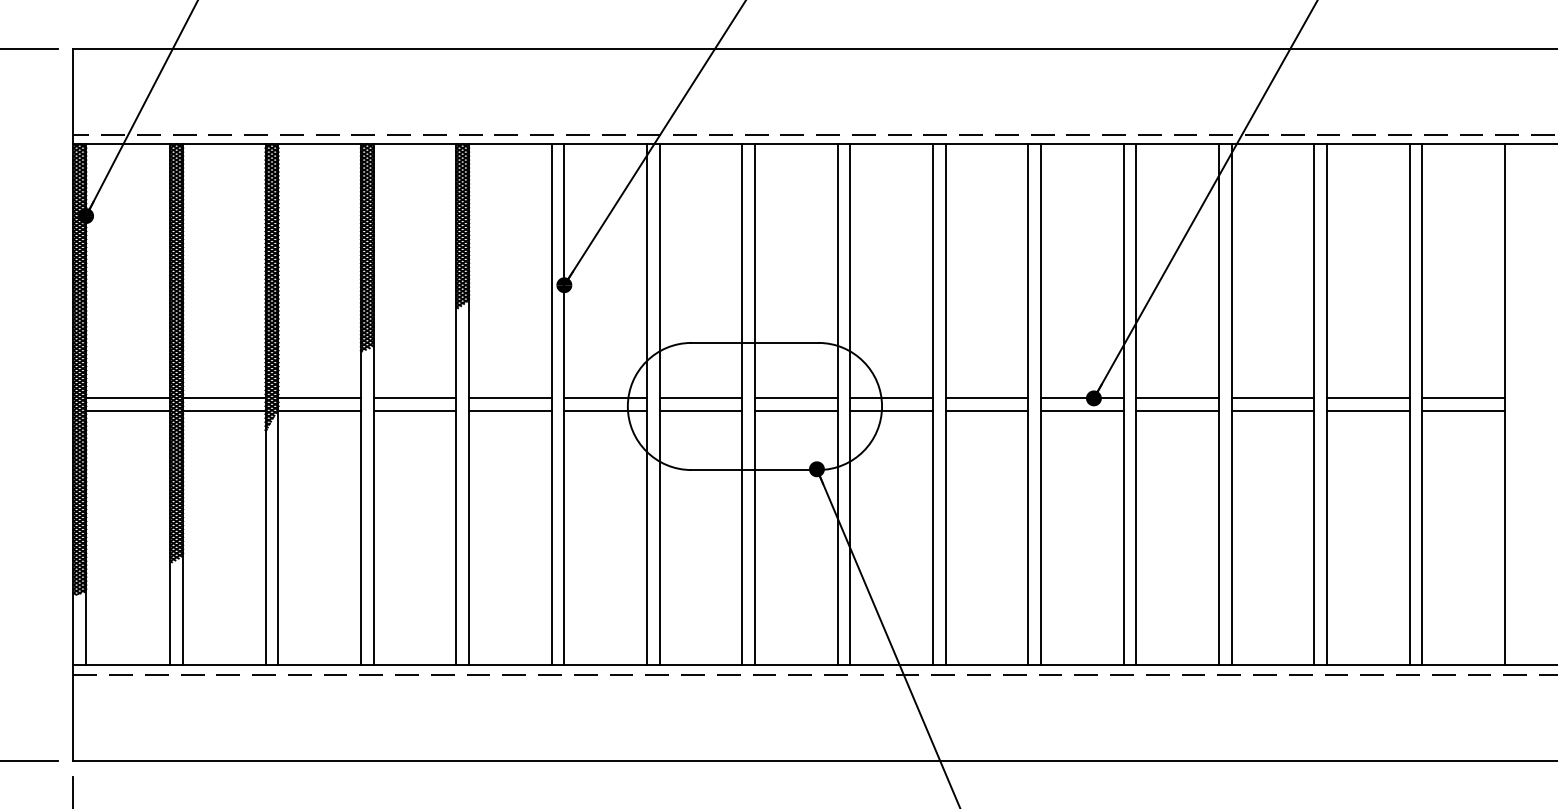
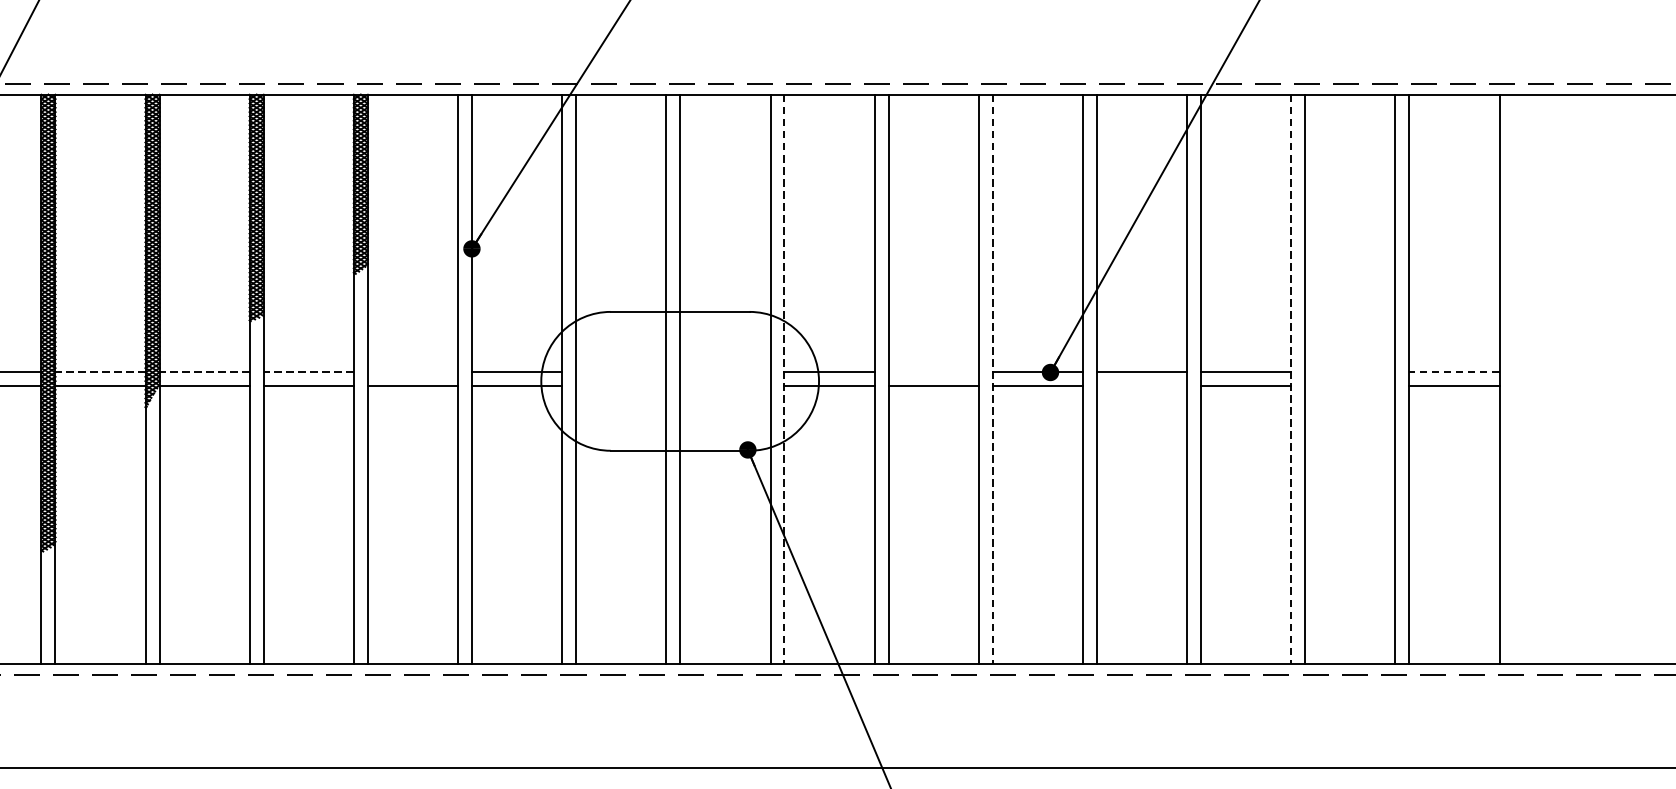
line: (223, 398) -> (99, 372), solid -> dashed
line: (319, 398) -> (204, 372), solid -> dashed
line: (414, 398) -> (308, 372), solid -> dashed
line: (510, 398) -> (413, 372), removed
line: (700, 398) -> (620, 372), removed
line: (796, 398) -> (725, 372), removed
line: (986, 398) -> (933, 372), removed
line: (1367, 398) -> (1349, 372), removed
line: (1463, 398) -> (1454, 372), solid -> dashed
line: (850, 404) -> (784, 379), solid -> dashed
line: (1040, 404) -> (992, 379), solid -> dashed
line: (1314, 404) -> (1291, 379), solid -> dashed
line: (700, 411) -> (620, 386), removed
line: (796, 411) -> (725, 386), removed
line: (1177, 411) -> (1141, 386), removed
line: (1367, 411) -> (1349, 386), removed

